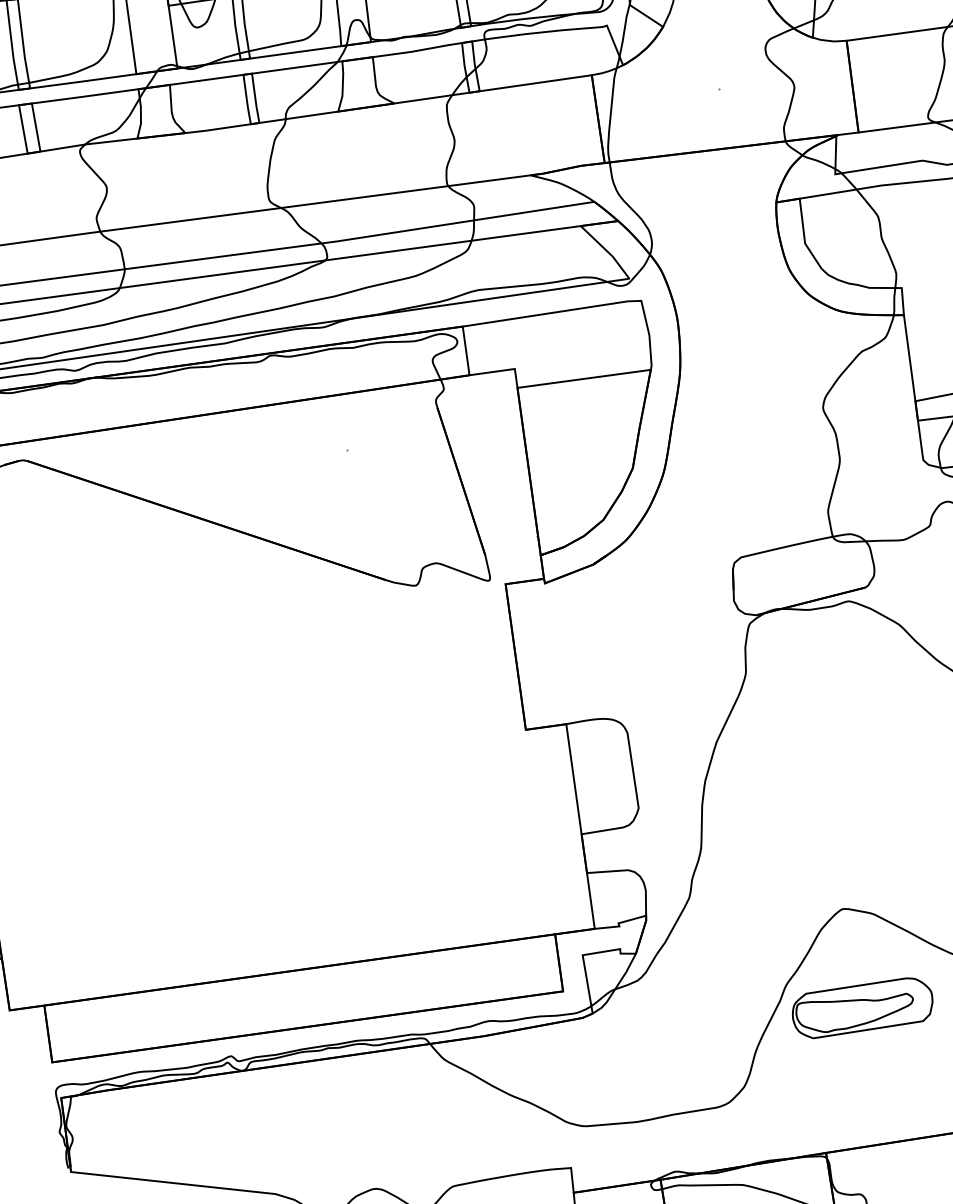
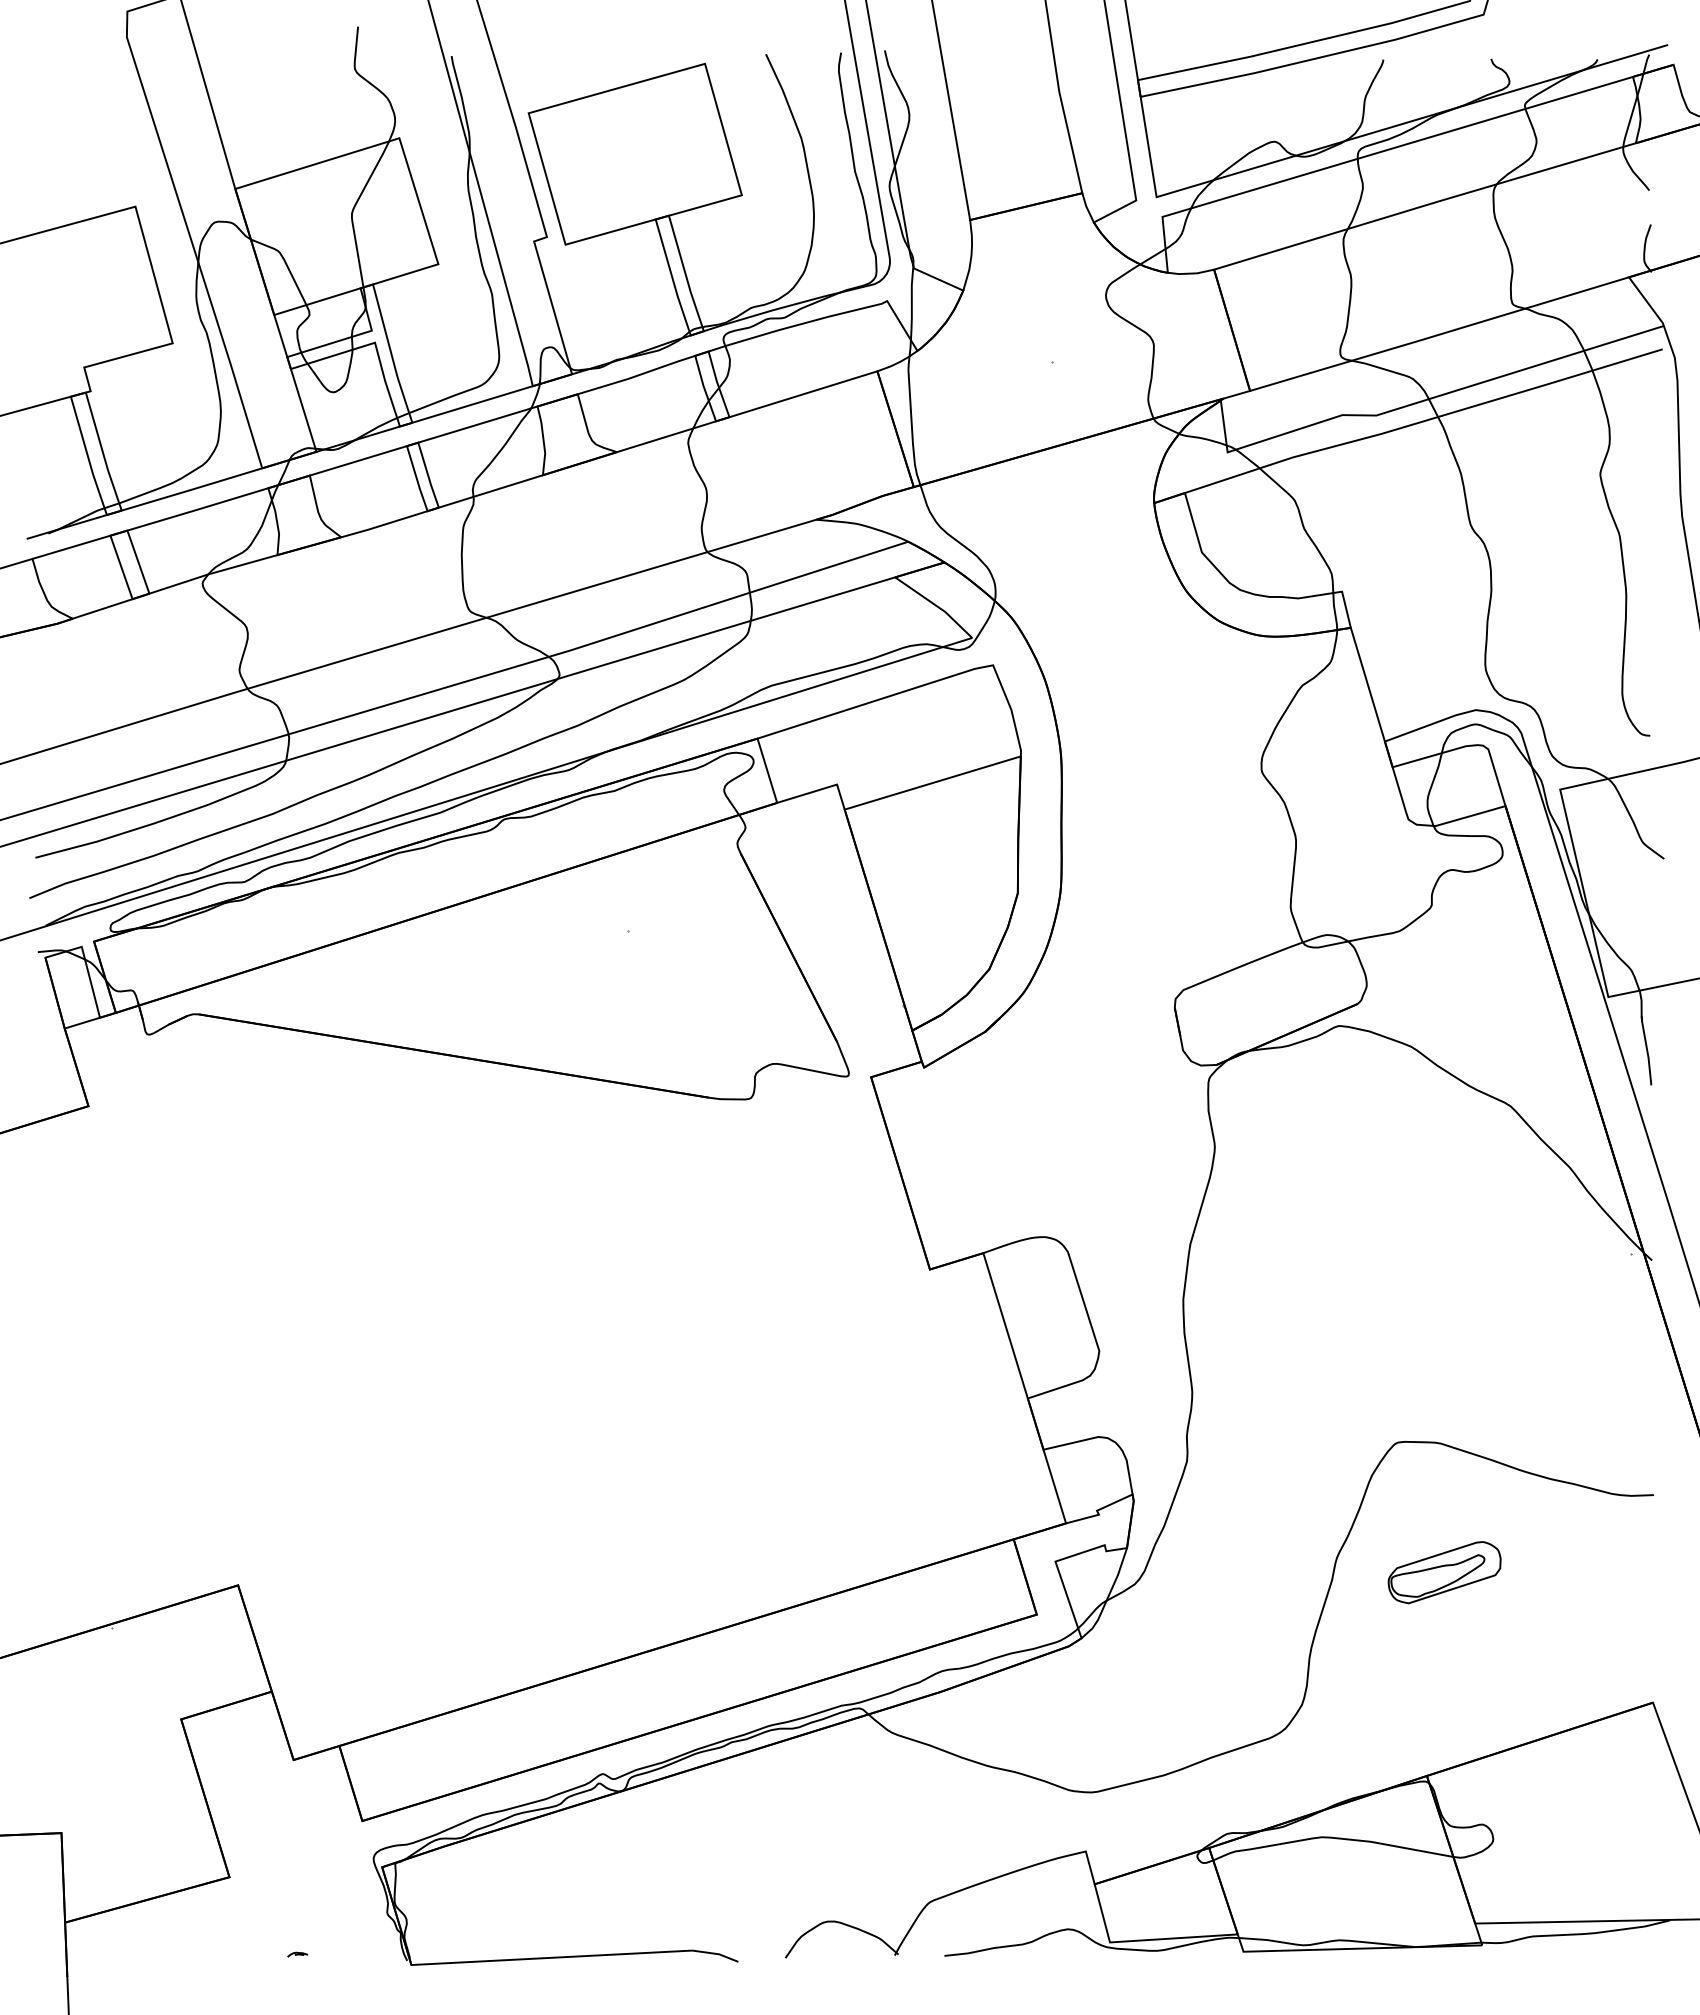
part: (862, 1008) -> (1444, 1572), size x0.6

